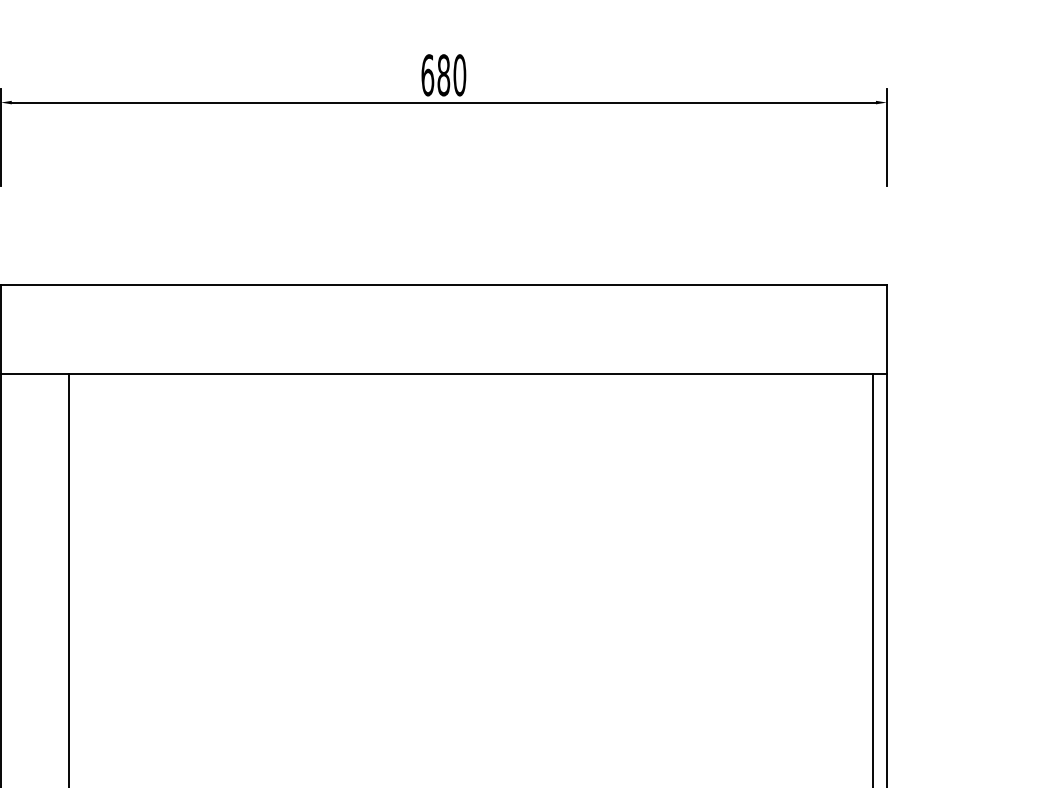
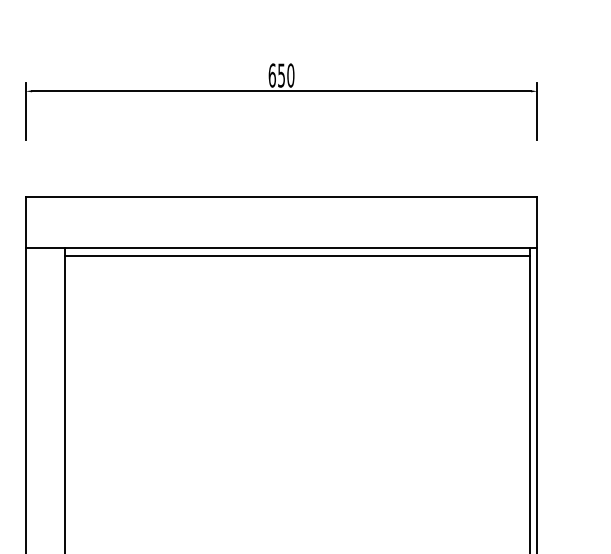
text: (443, 75) -> (281, 75), 680 -> 650
line: (471, 386) -> (297, 255), added

